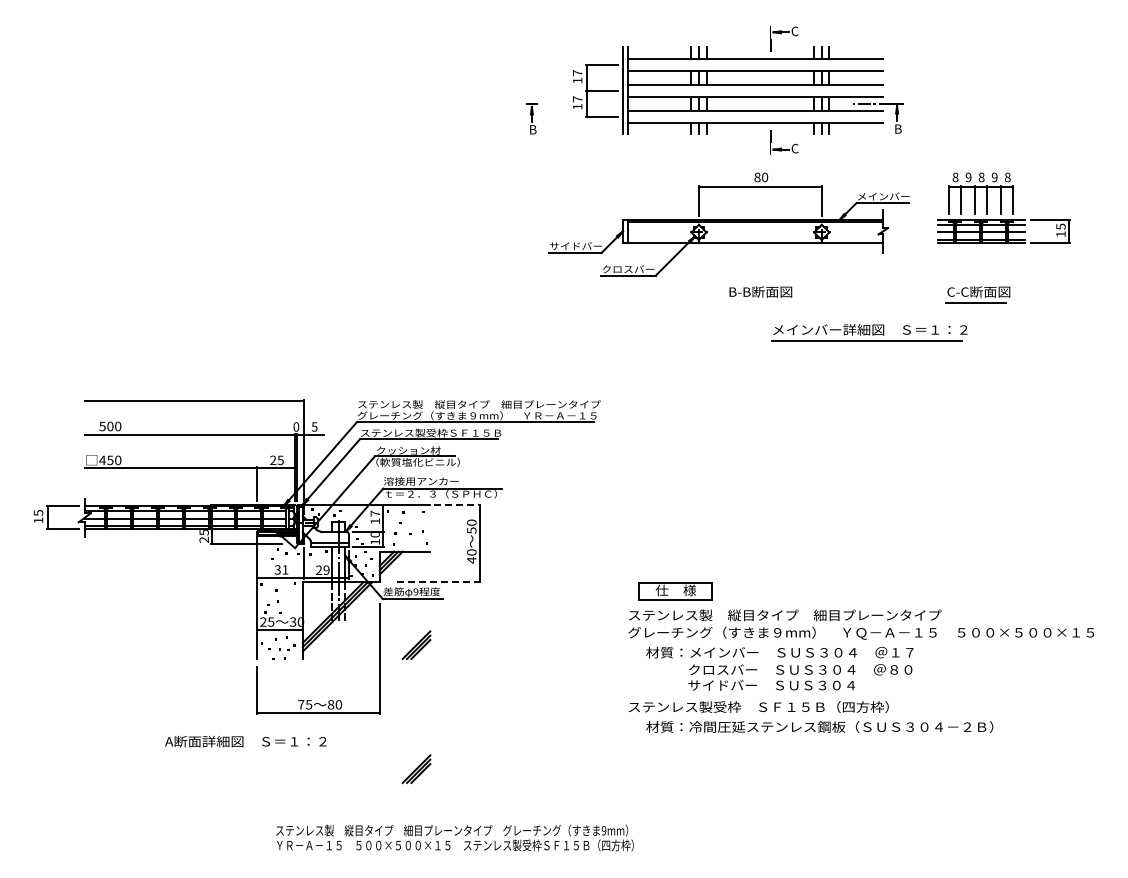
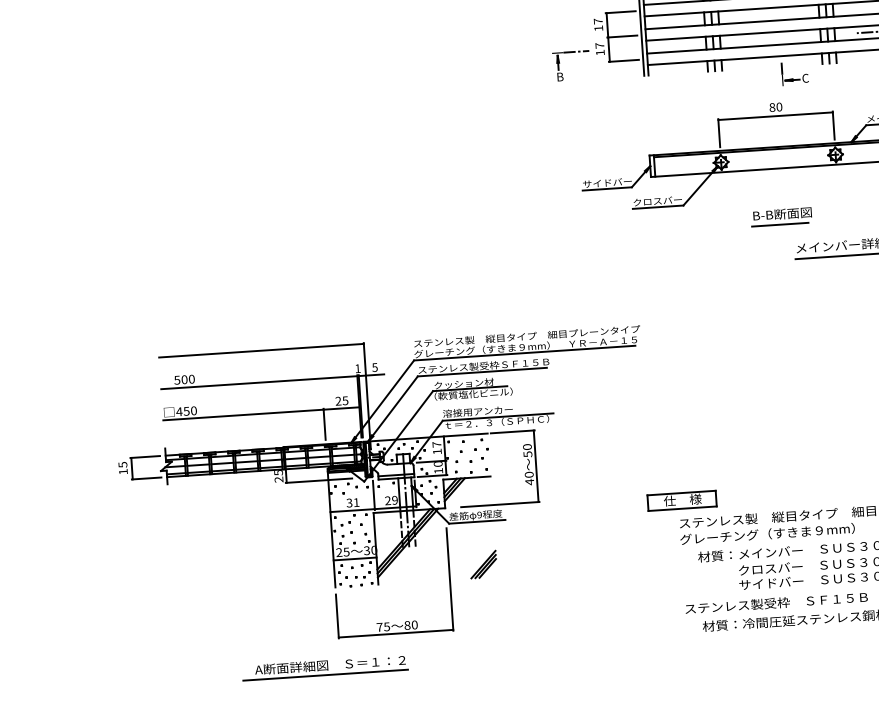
line: (551, 104) -> (575, 52), added
line: (757, 303) -> (780, 225), added
text: (296, 426) -> (358, 368), 0 -> 1
line: (457, 505) -> (513, 431), dashed -> solid
line: (438, 582) -> (500, 504), dashed -> solid
part: (675, 591) -> (682, 501), moved
line: (239, 752) -> (325, 675), added
part: (416, 769) -> (491, 680), removed

